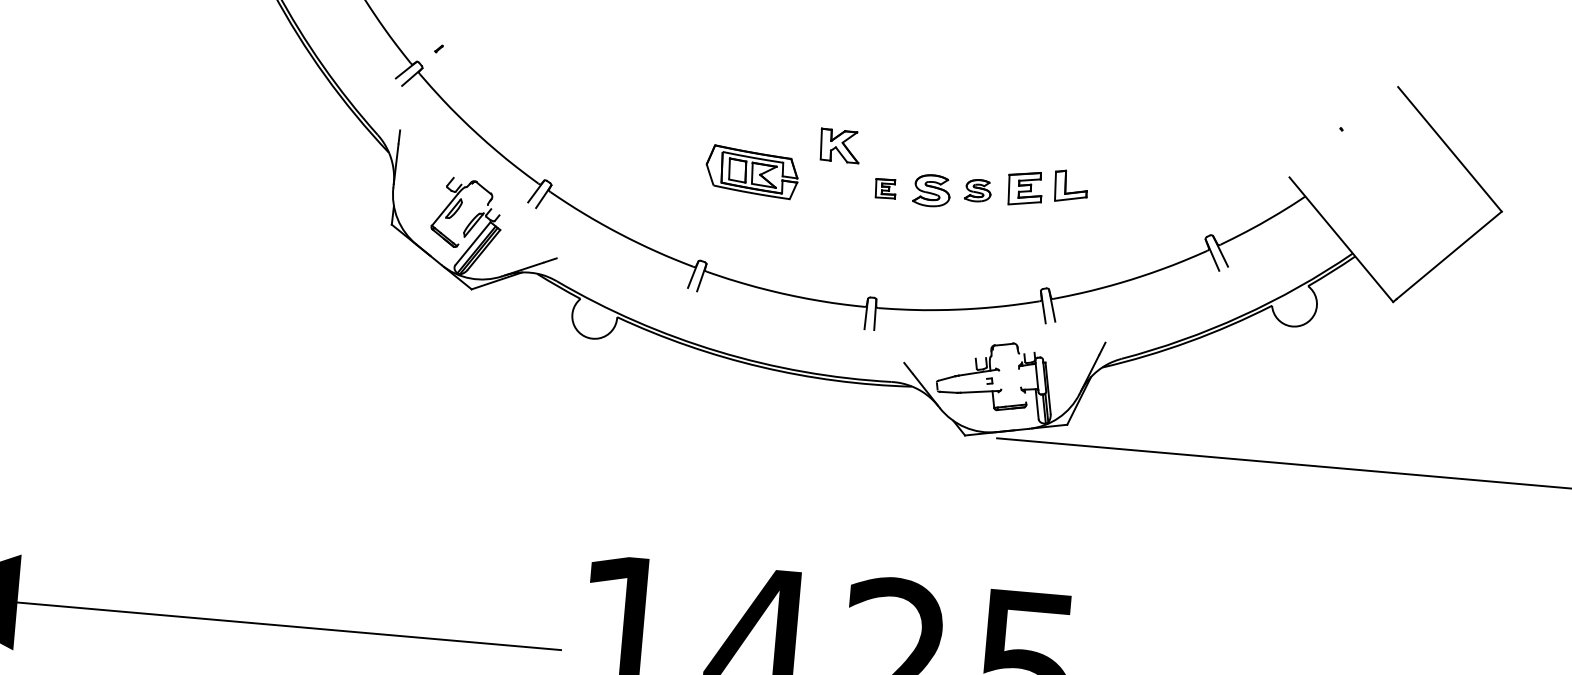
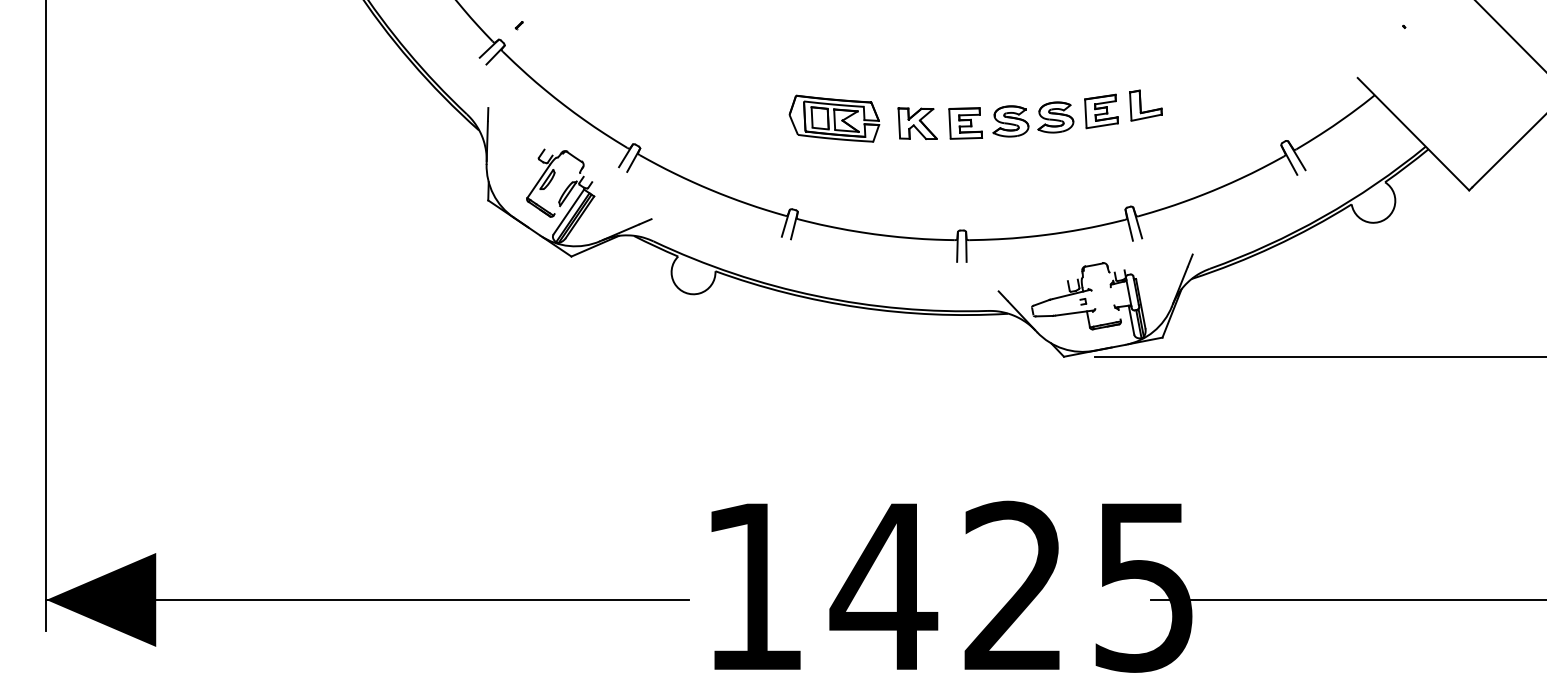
part: (839, 145) -> (917, 123), moved
part: (885, 188) -> (965, 123), size x1.67
part: (977, 190) -> (1055, 117), size x1.43

